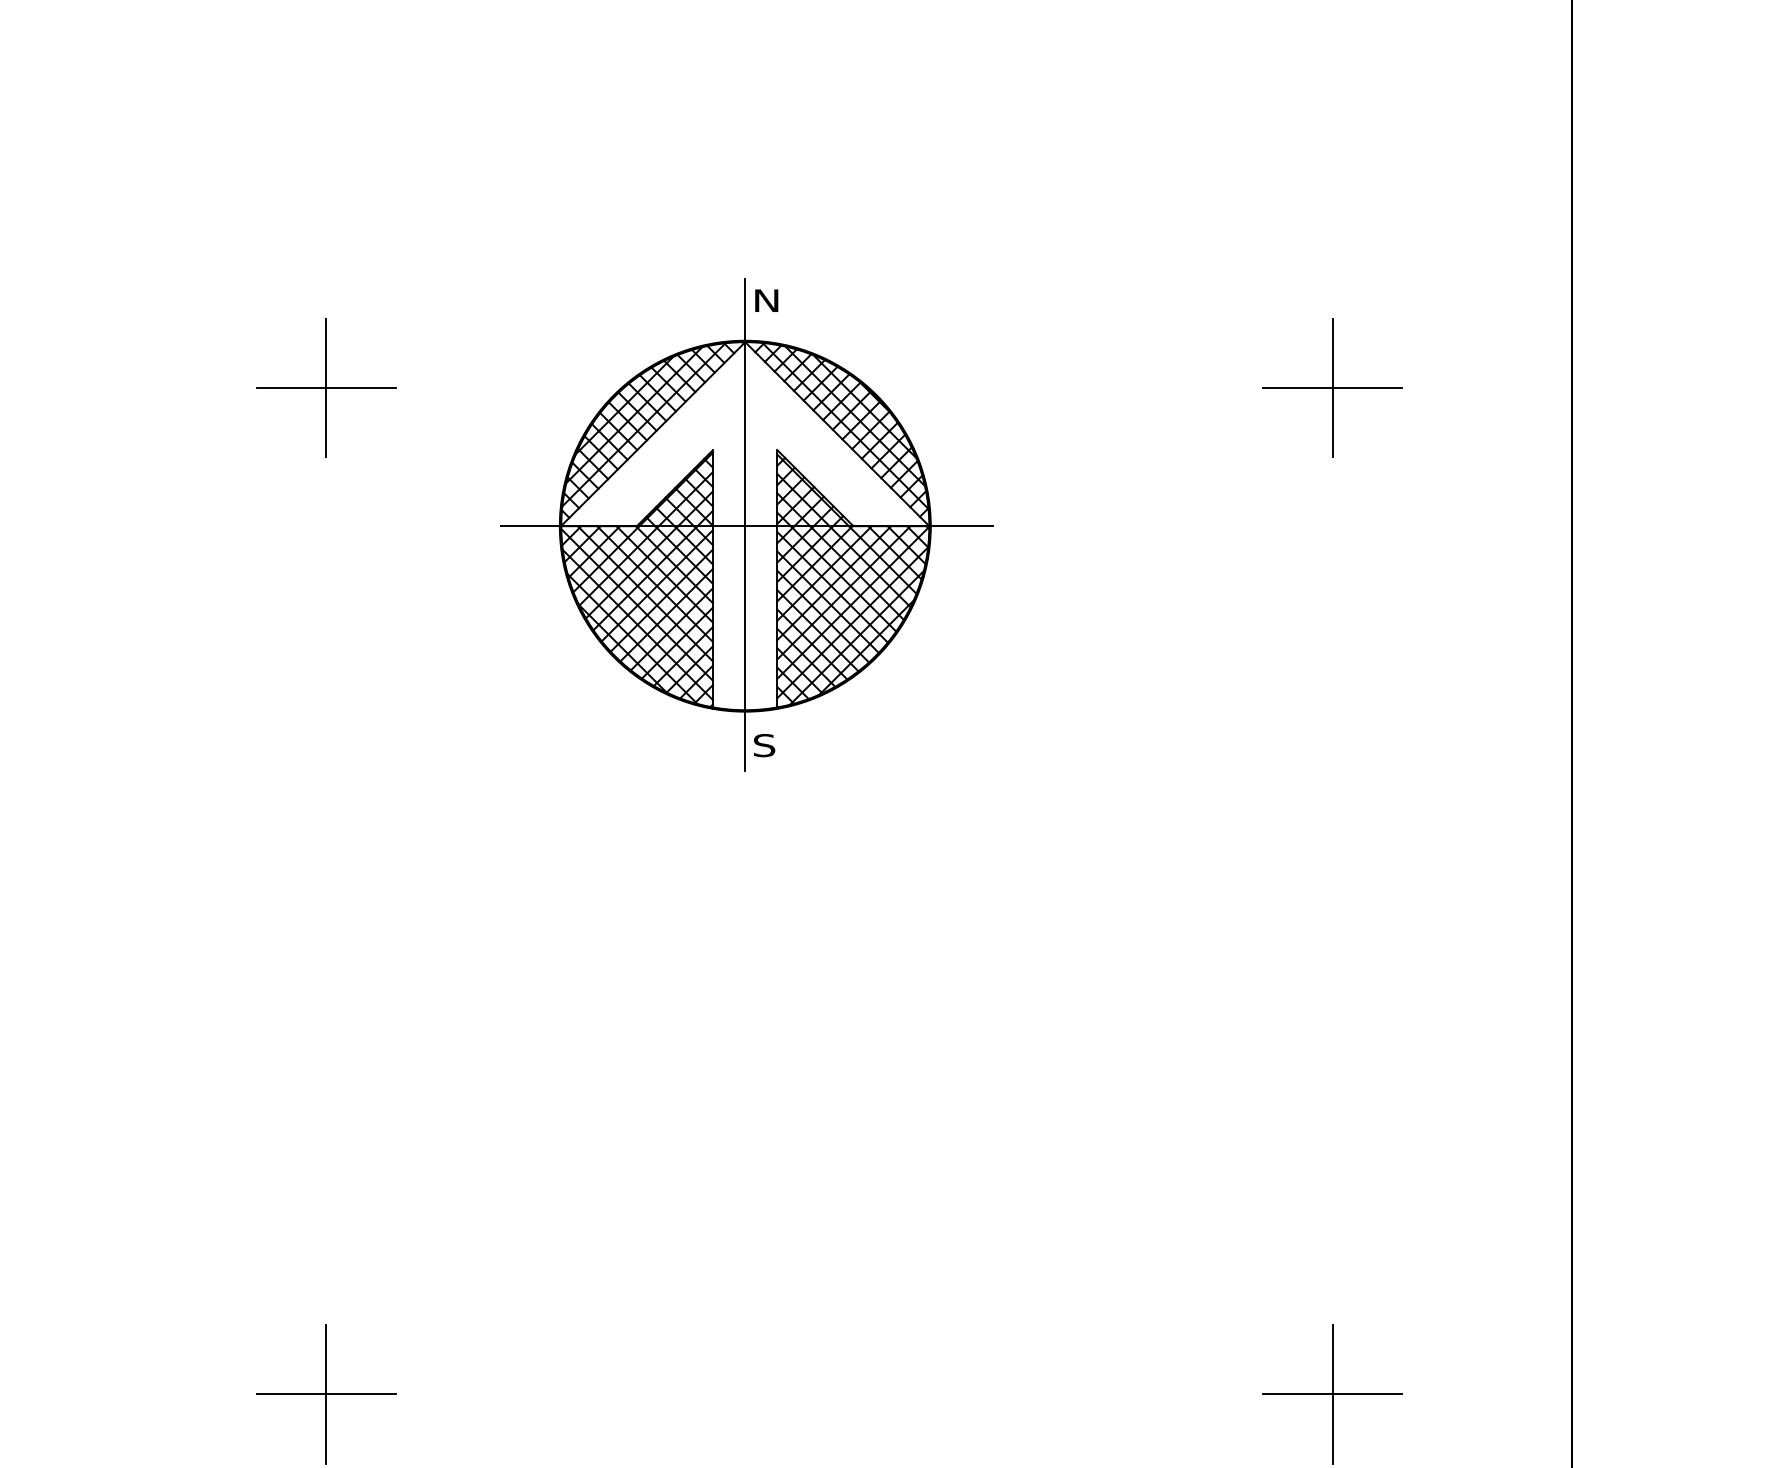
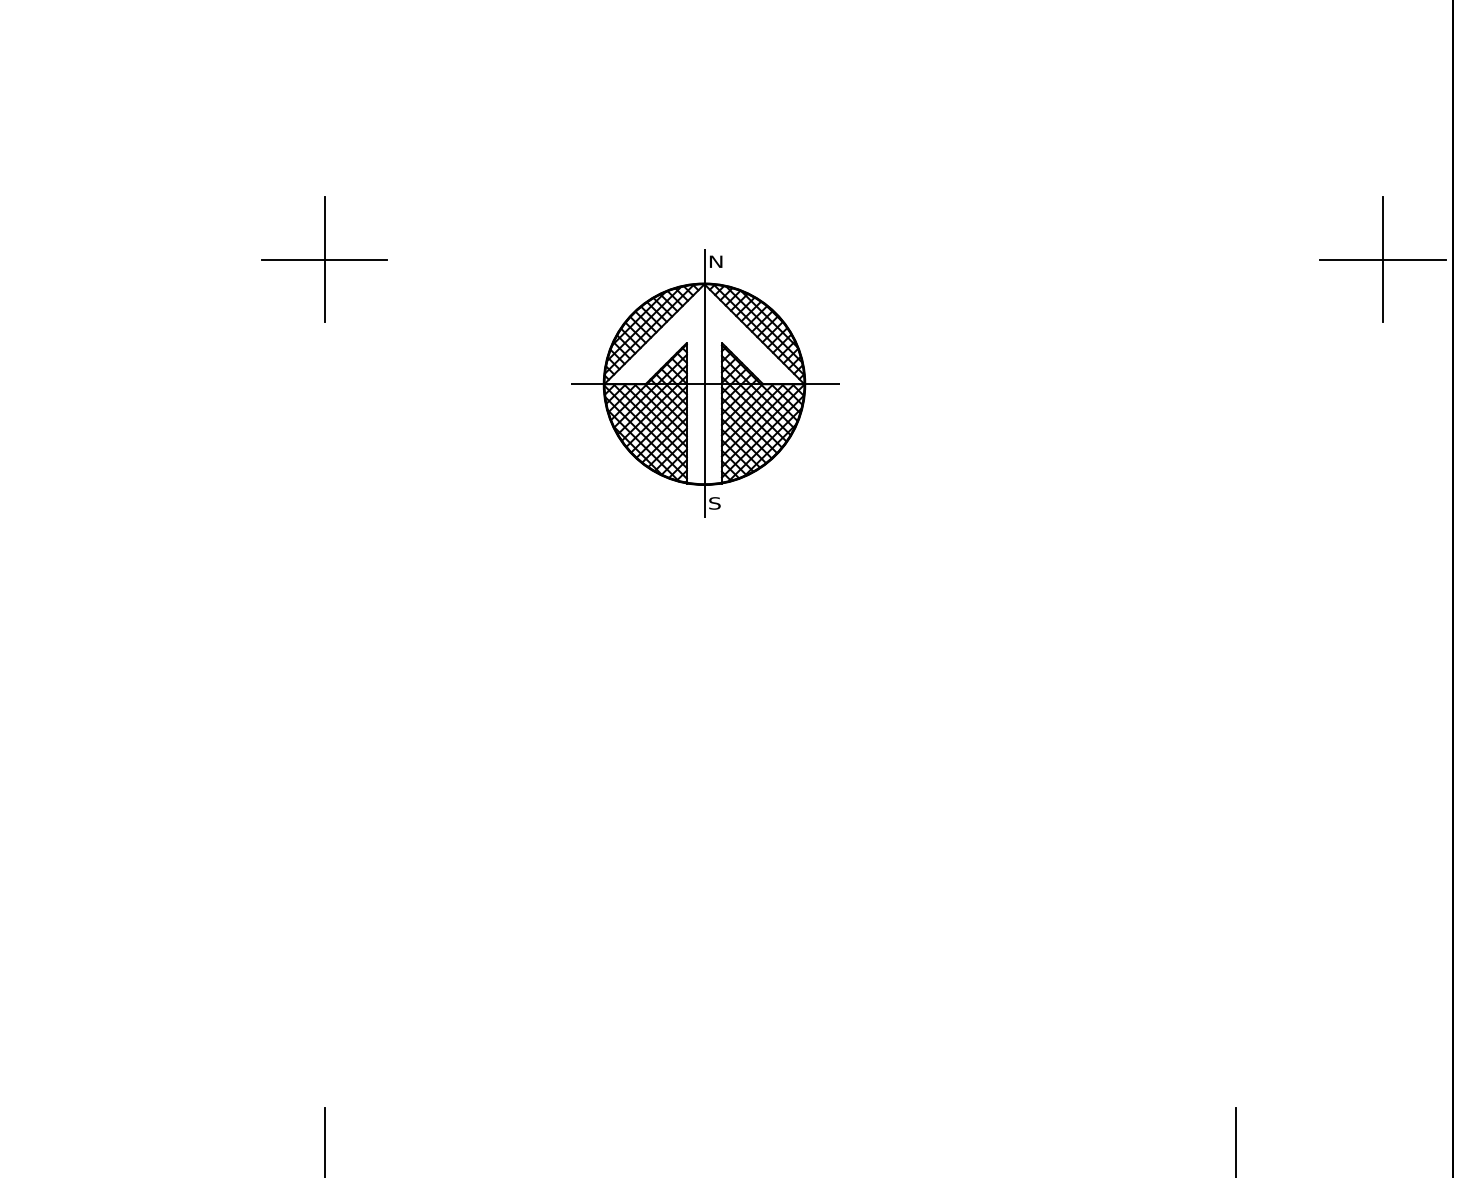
part: (1332, 387) -> (1383, 259), moved
part: (746, 524) -> (704, 383), size x0.6
line: (325, 1394) -> (323, 1170), removed
line: (1332, 1394) -> (1235, 1170), removed

